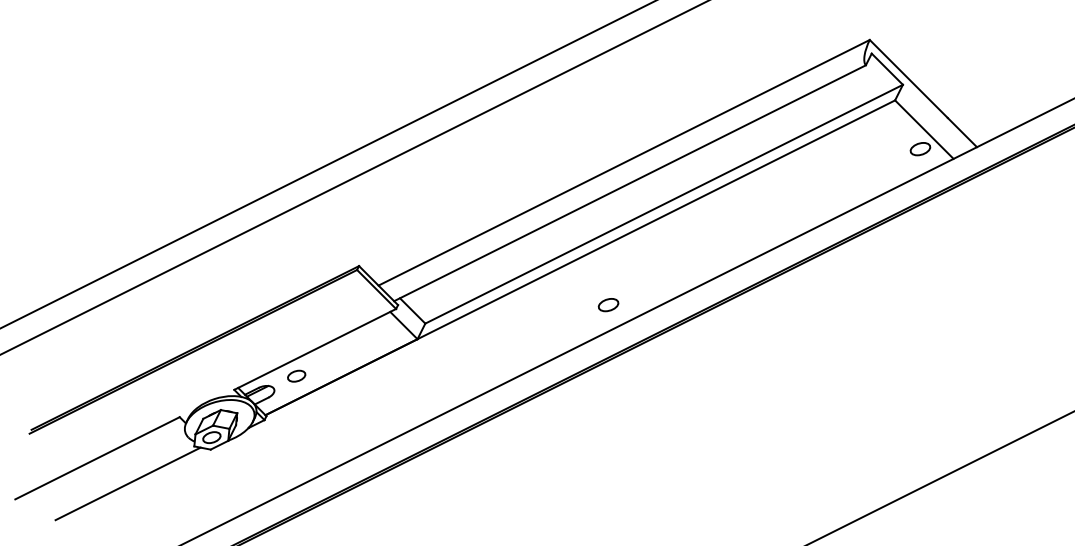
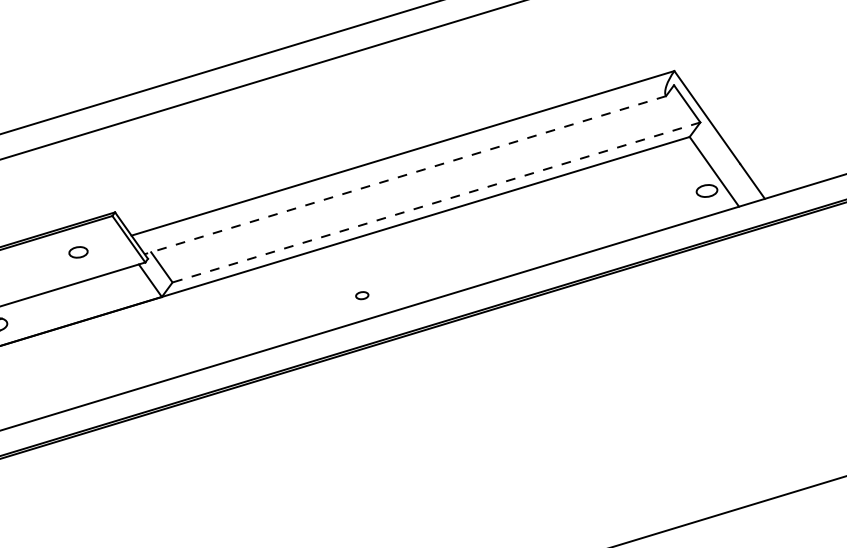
line: (630, 183) -> (405, 175), solid -> dashed
line: (664, 204) -> (436, 202), solid -> dashed
part: (608, 305) -> (362, 295), size x0.6
part: (296, 375) -> (78, 251), moved

